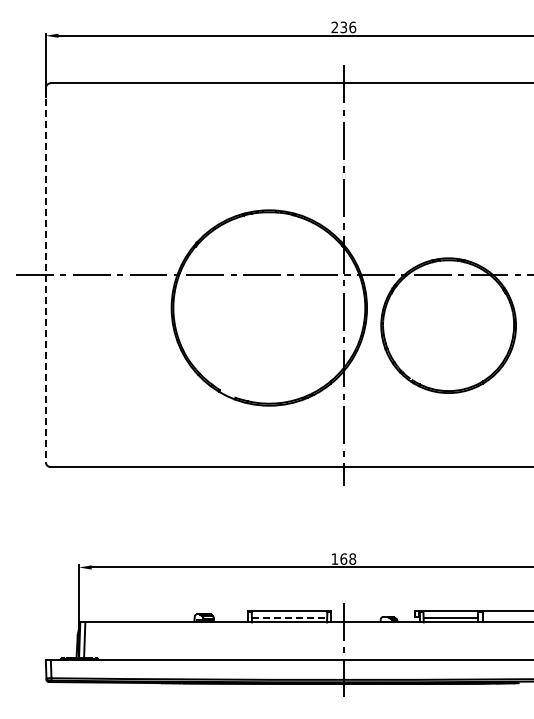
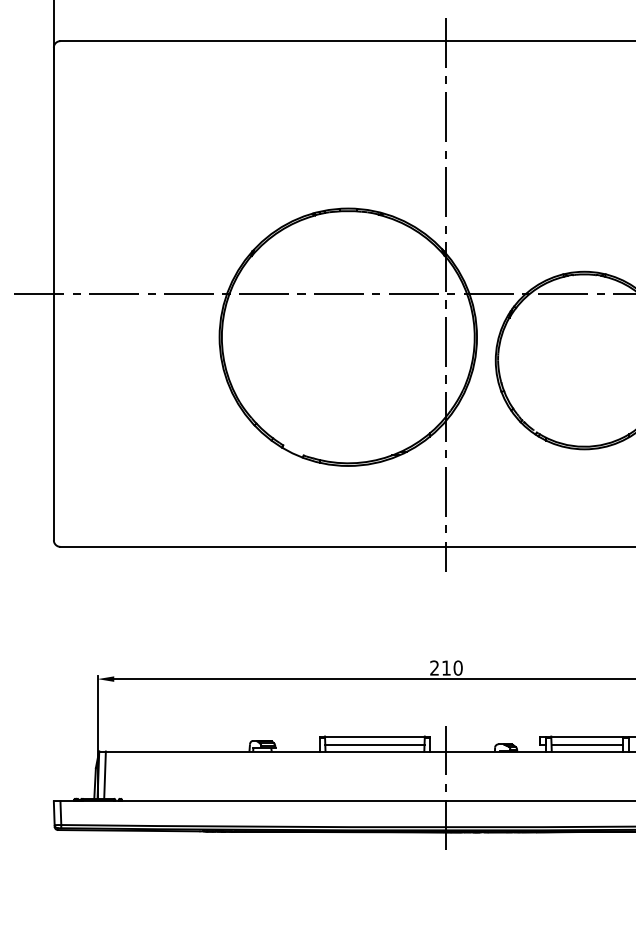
line: (45, 275) -> (53, 294), dashed -> solid
text: (343, 558) -> (446, 667), 168 -> 210
line: (289, 617) -> (374, 745), dashed -> solid

